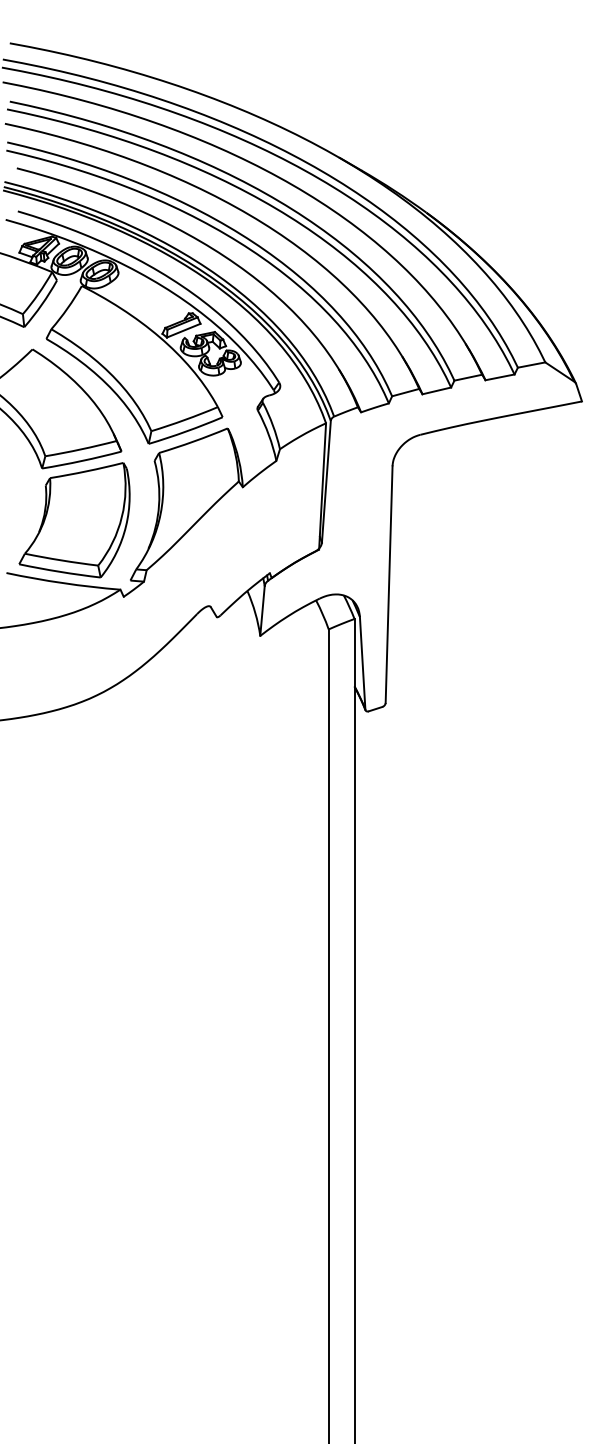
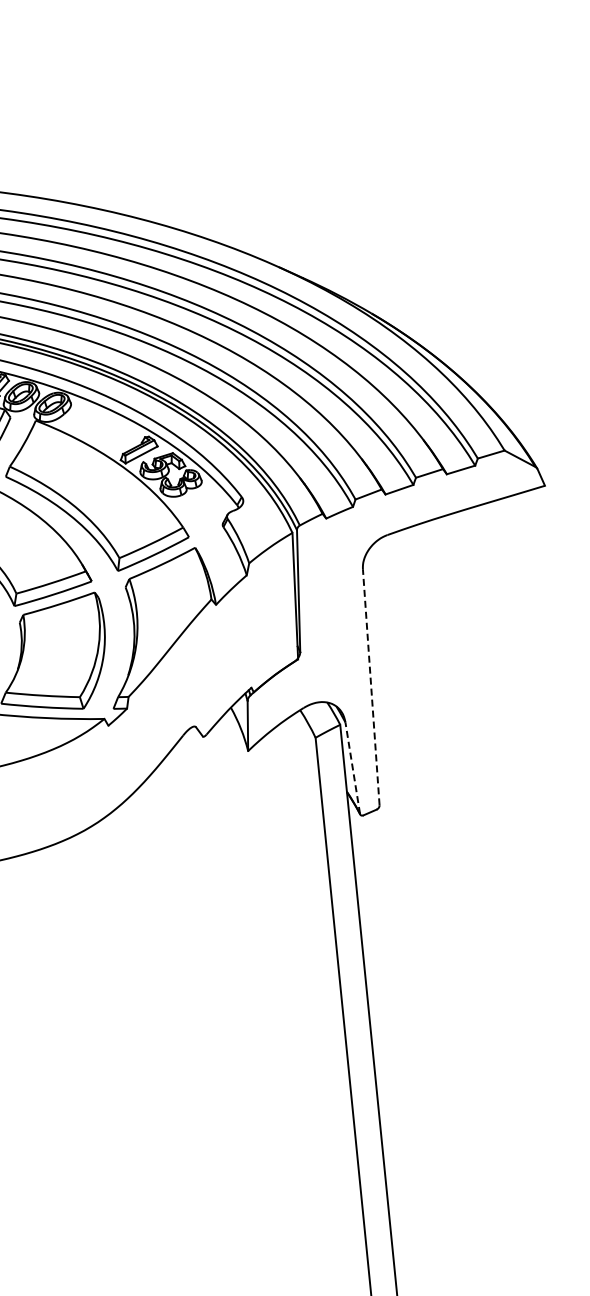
line: (389, 584) -> (371, 687), solid -> dashed
line: (362, 662) -> (352, 767), solid -> dashed

